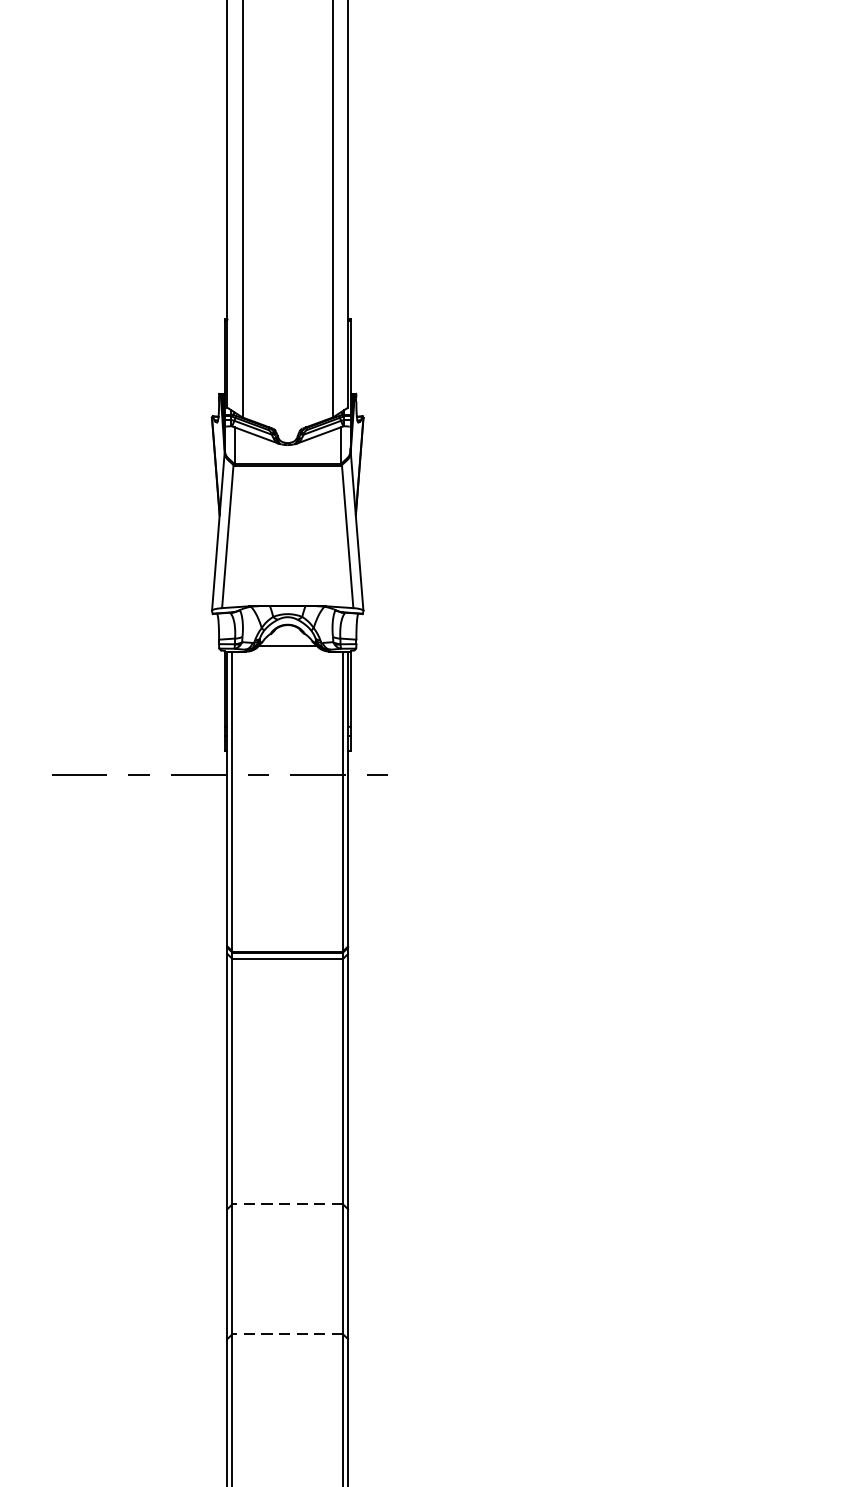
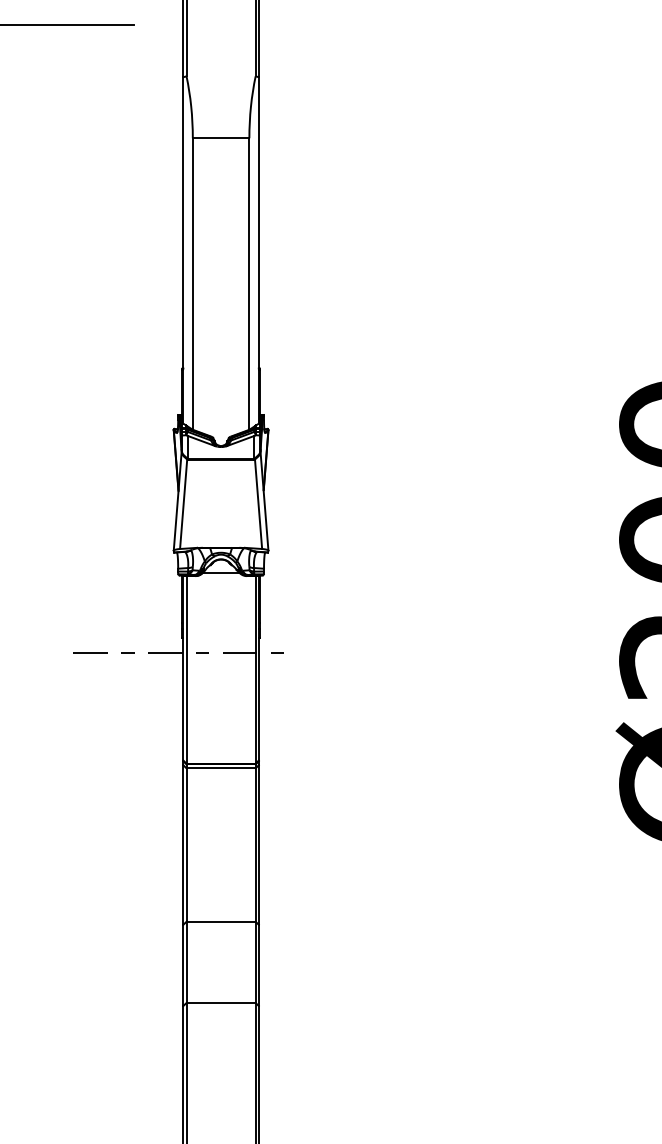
line: (288, 1203) -> (221, 921), dashed -> solid
line: (288, 1333) -> (221, 1002), dashed -> solid

